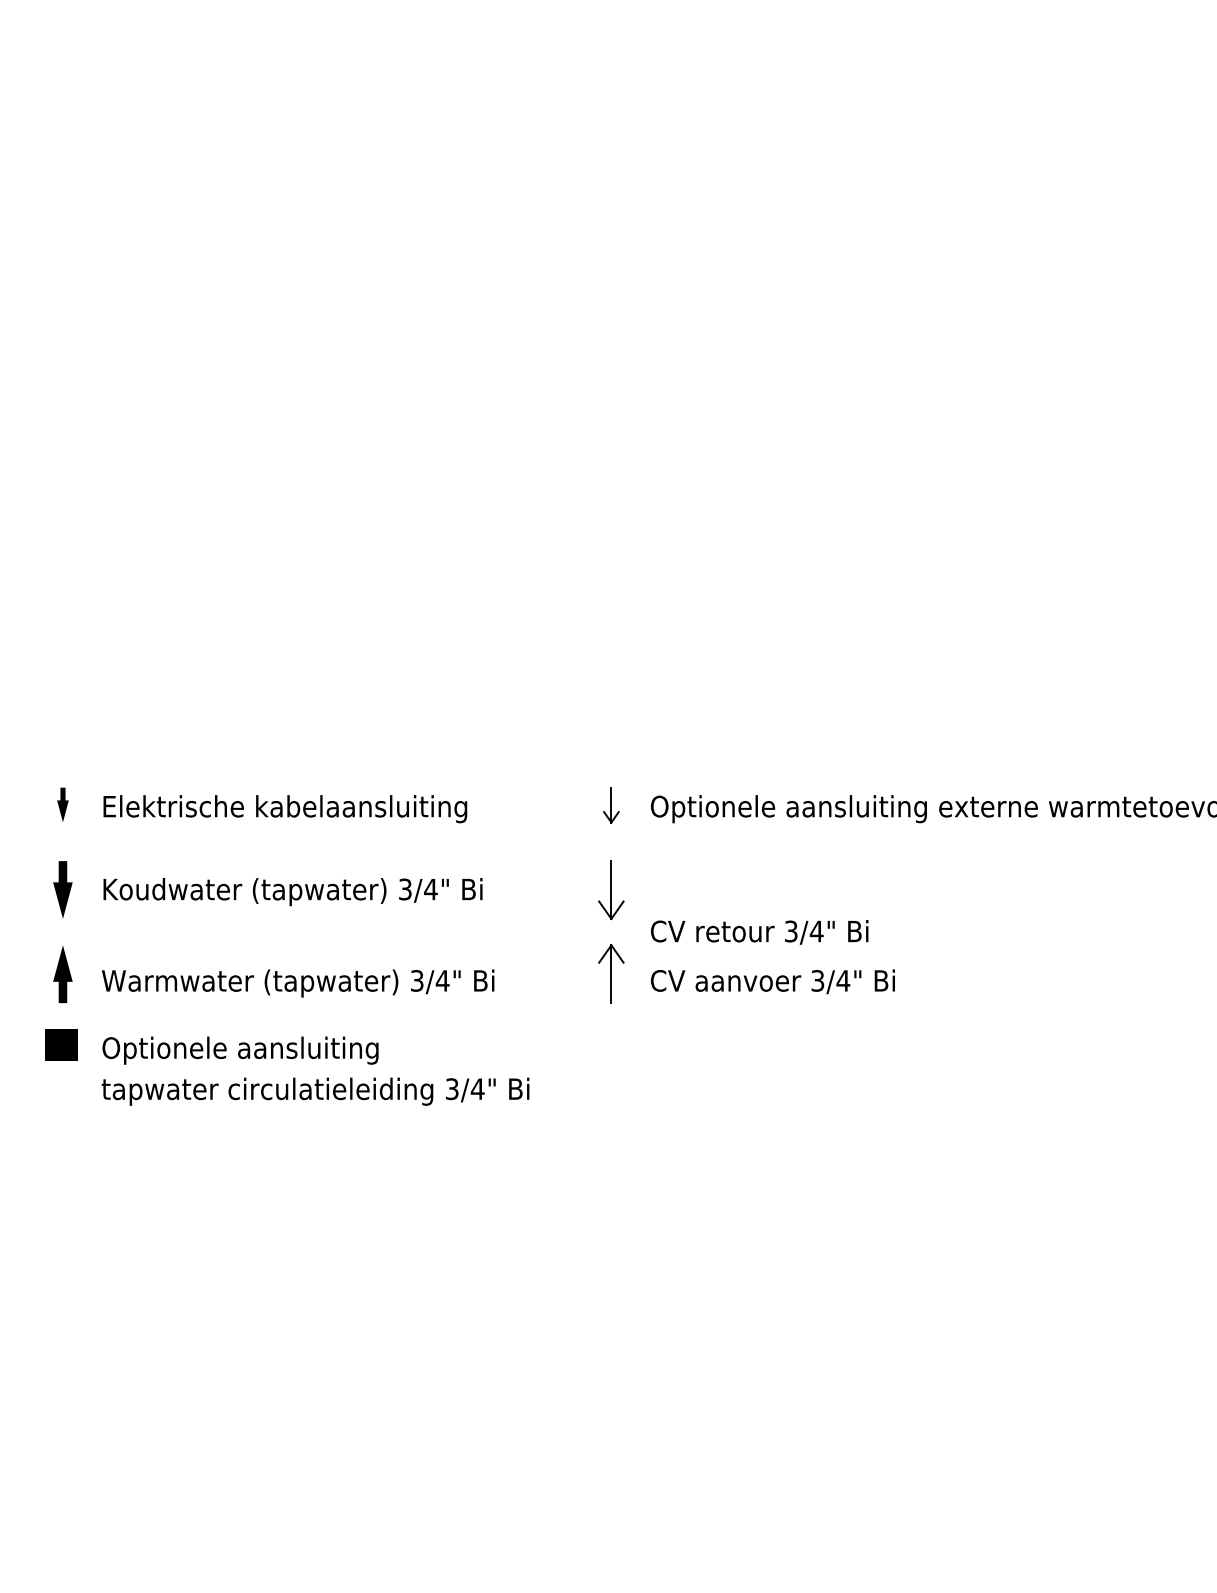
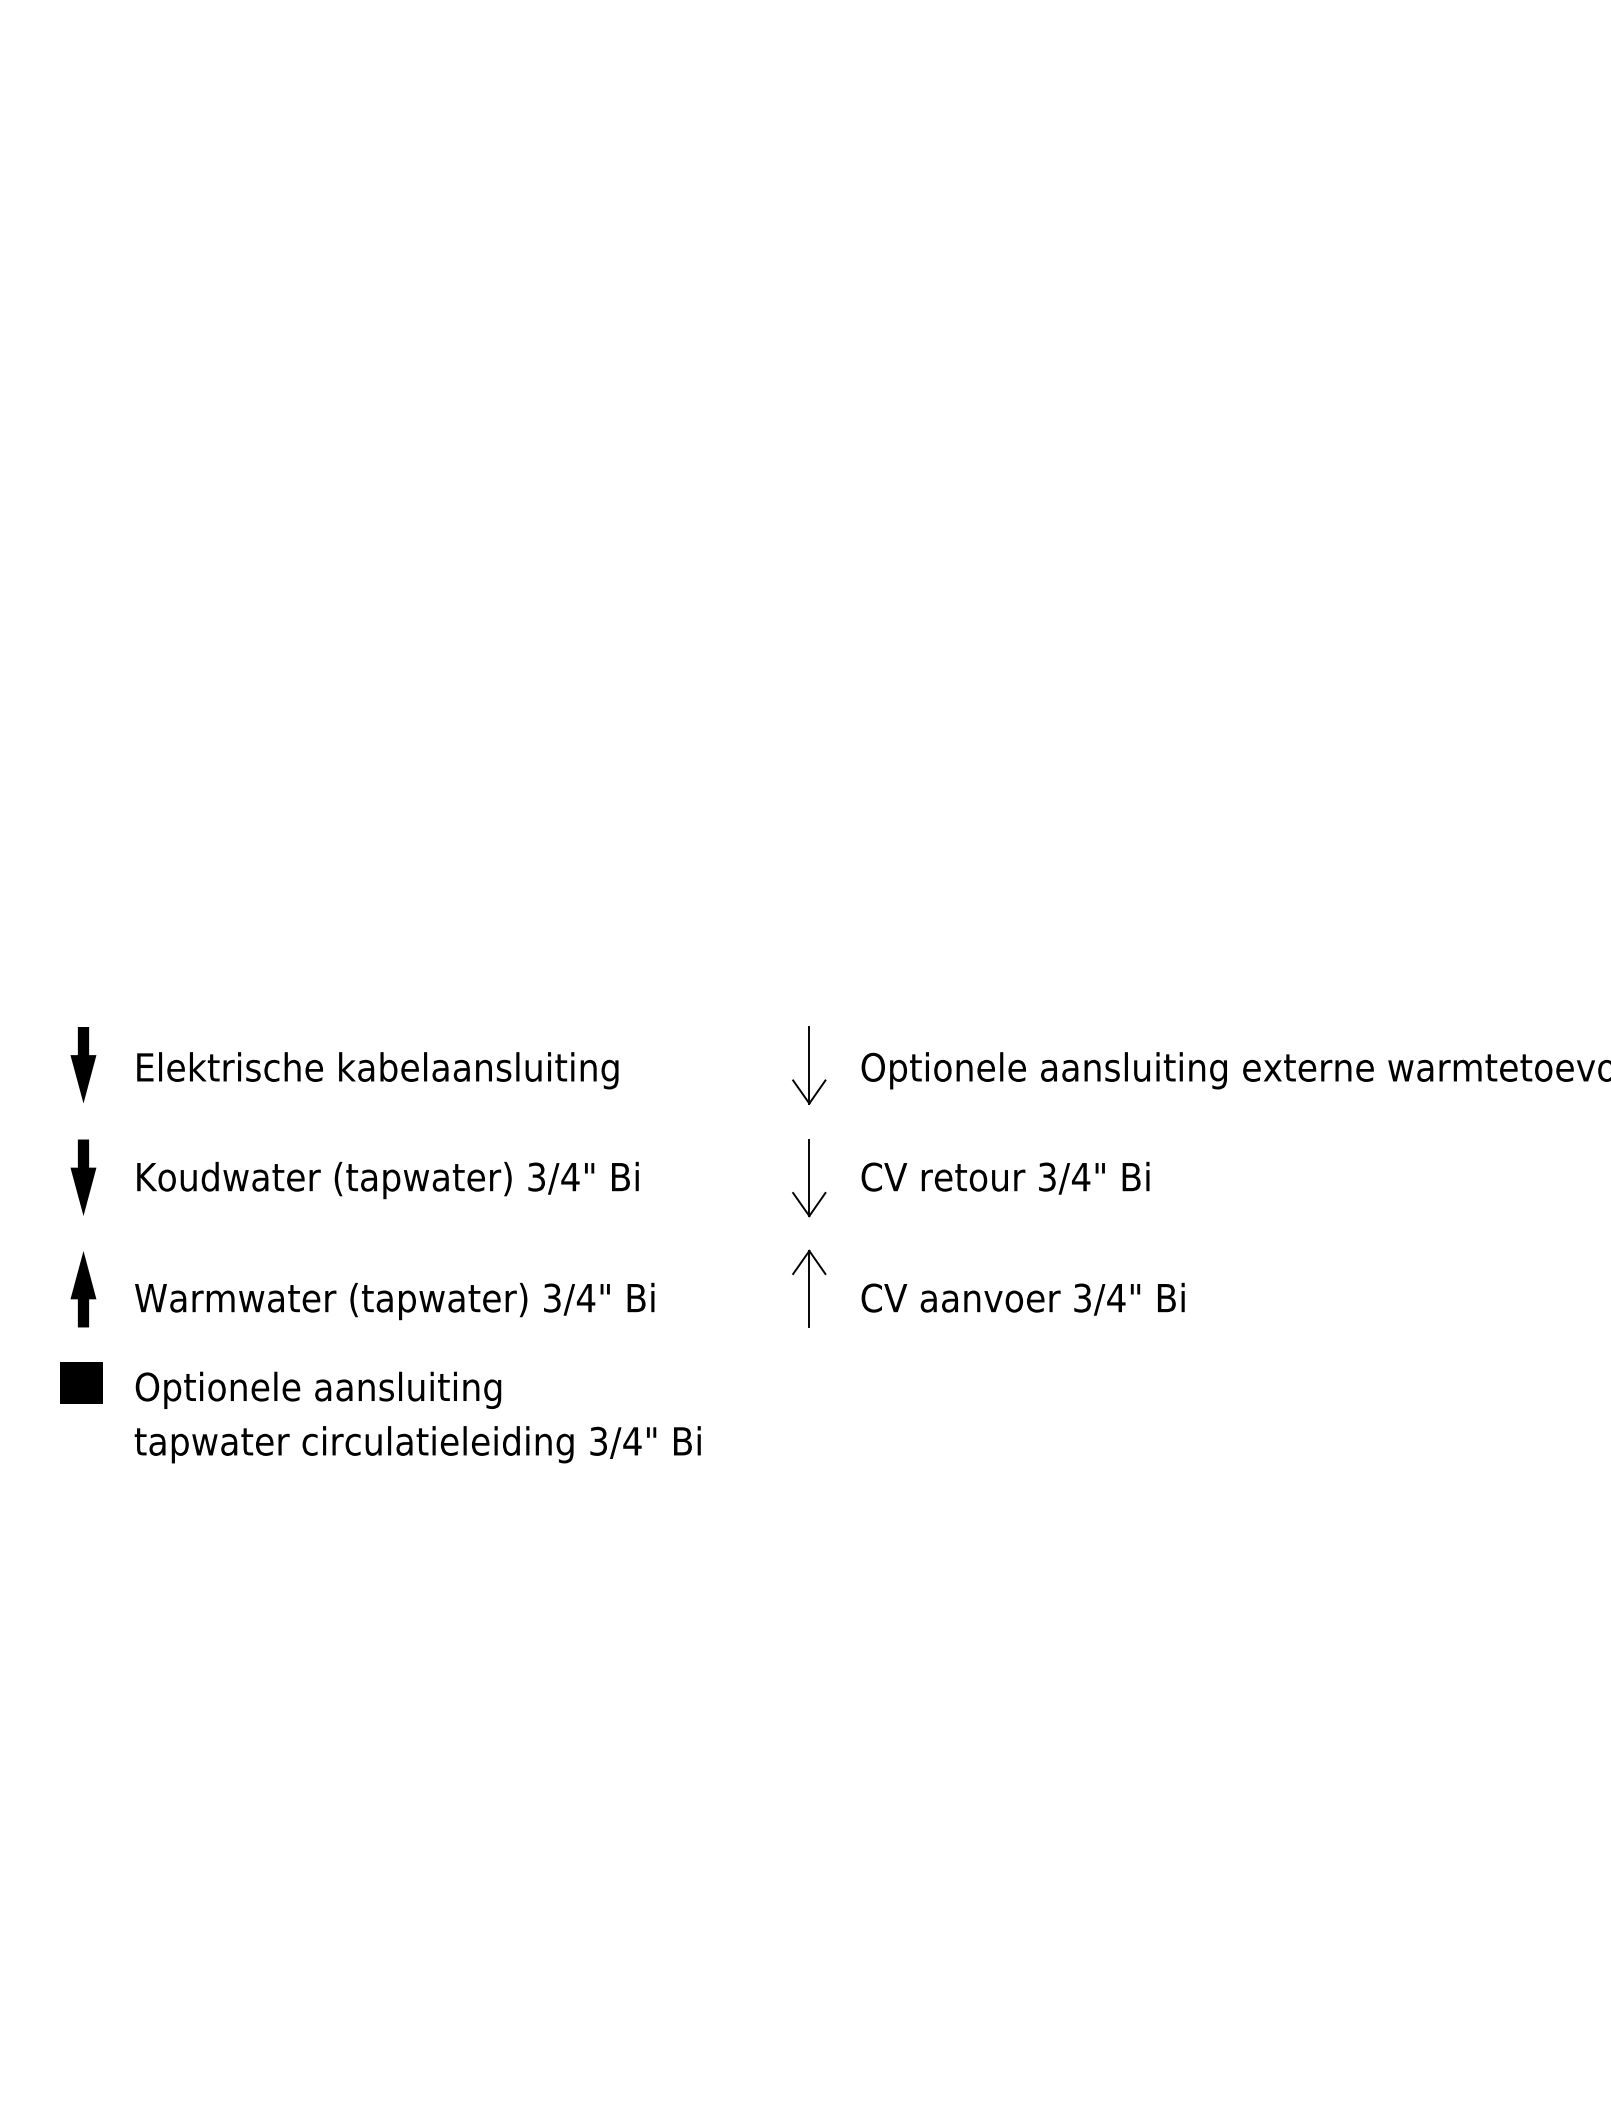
part: (62, 804) -> (82, 1064), size x1.67
part: (611, 805) -> (809, 1065), size x1.67
text: (759, 932) -> (1005, 1178), moved

